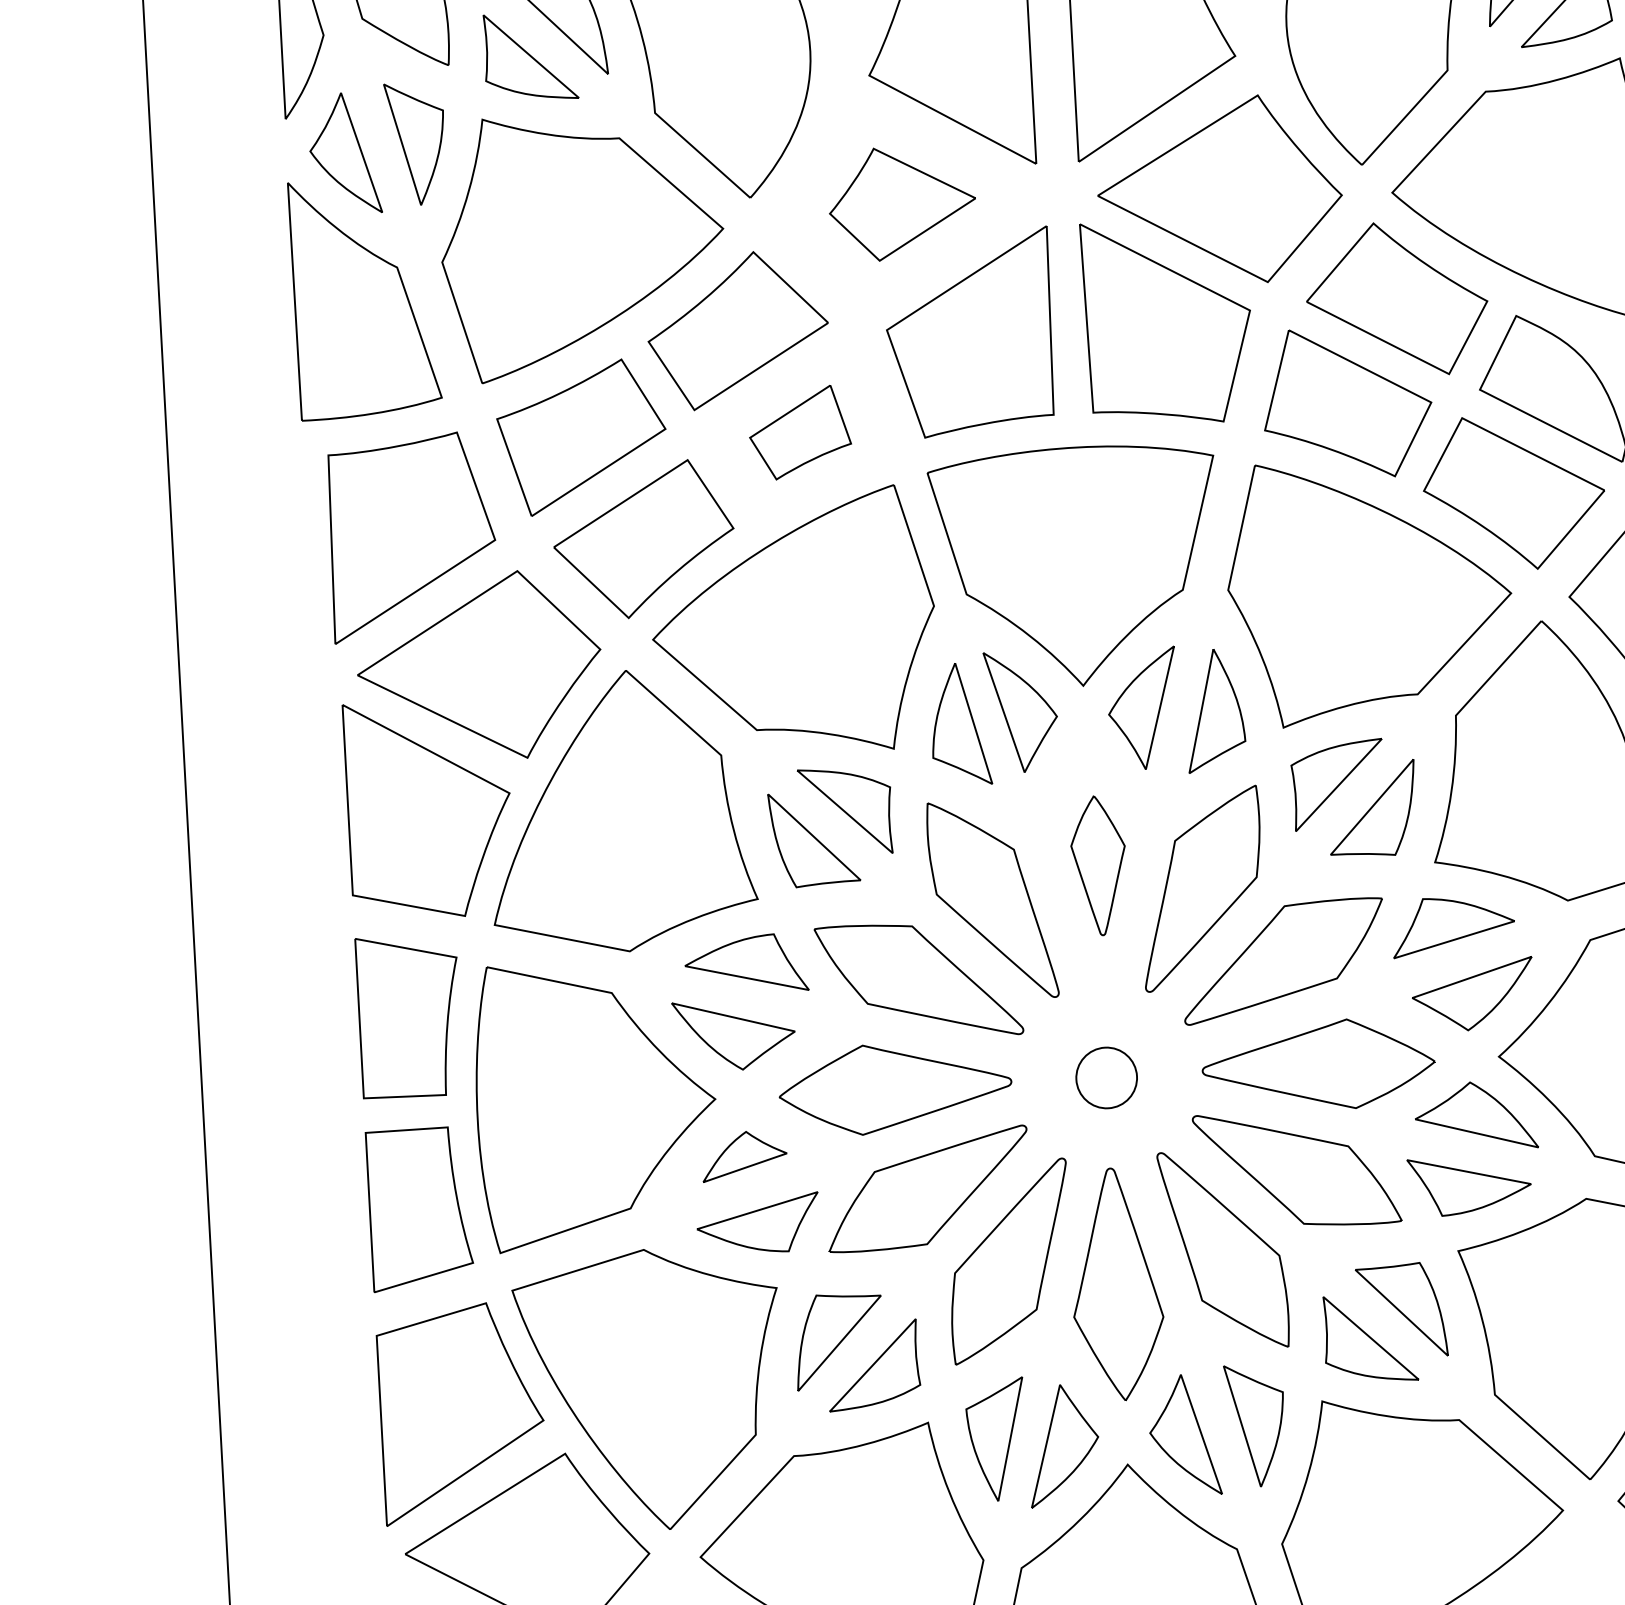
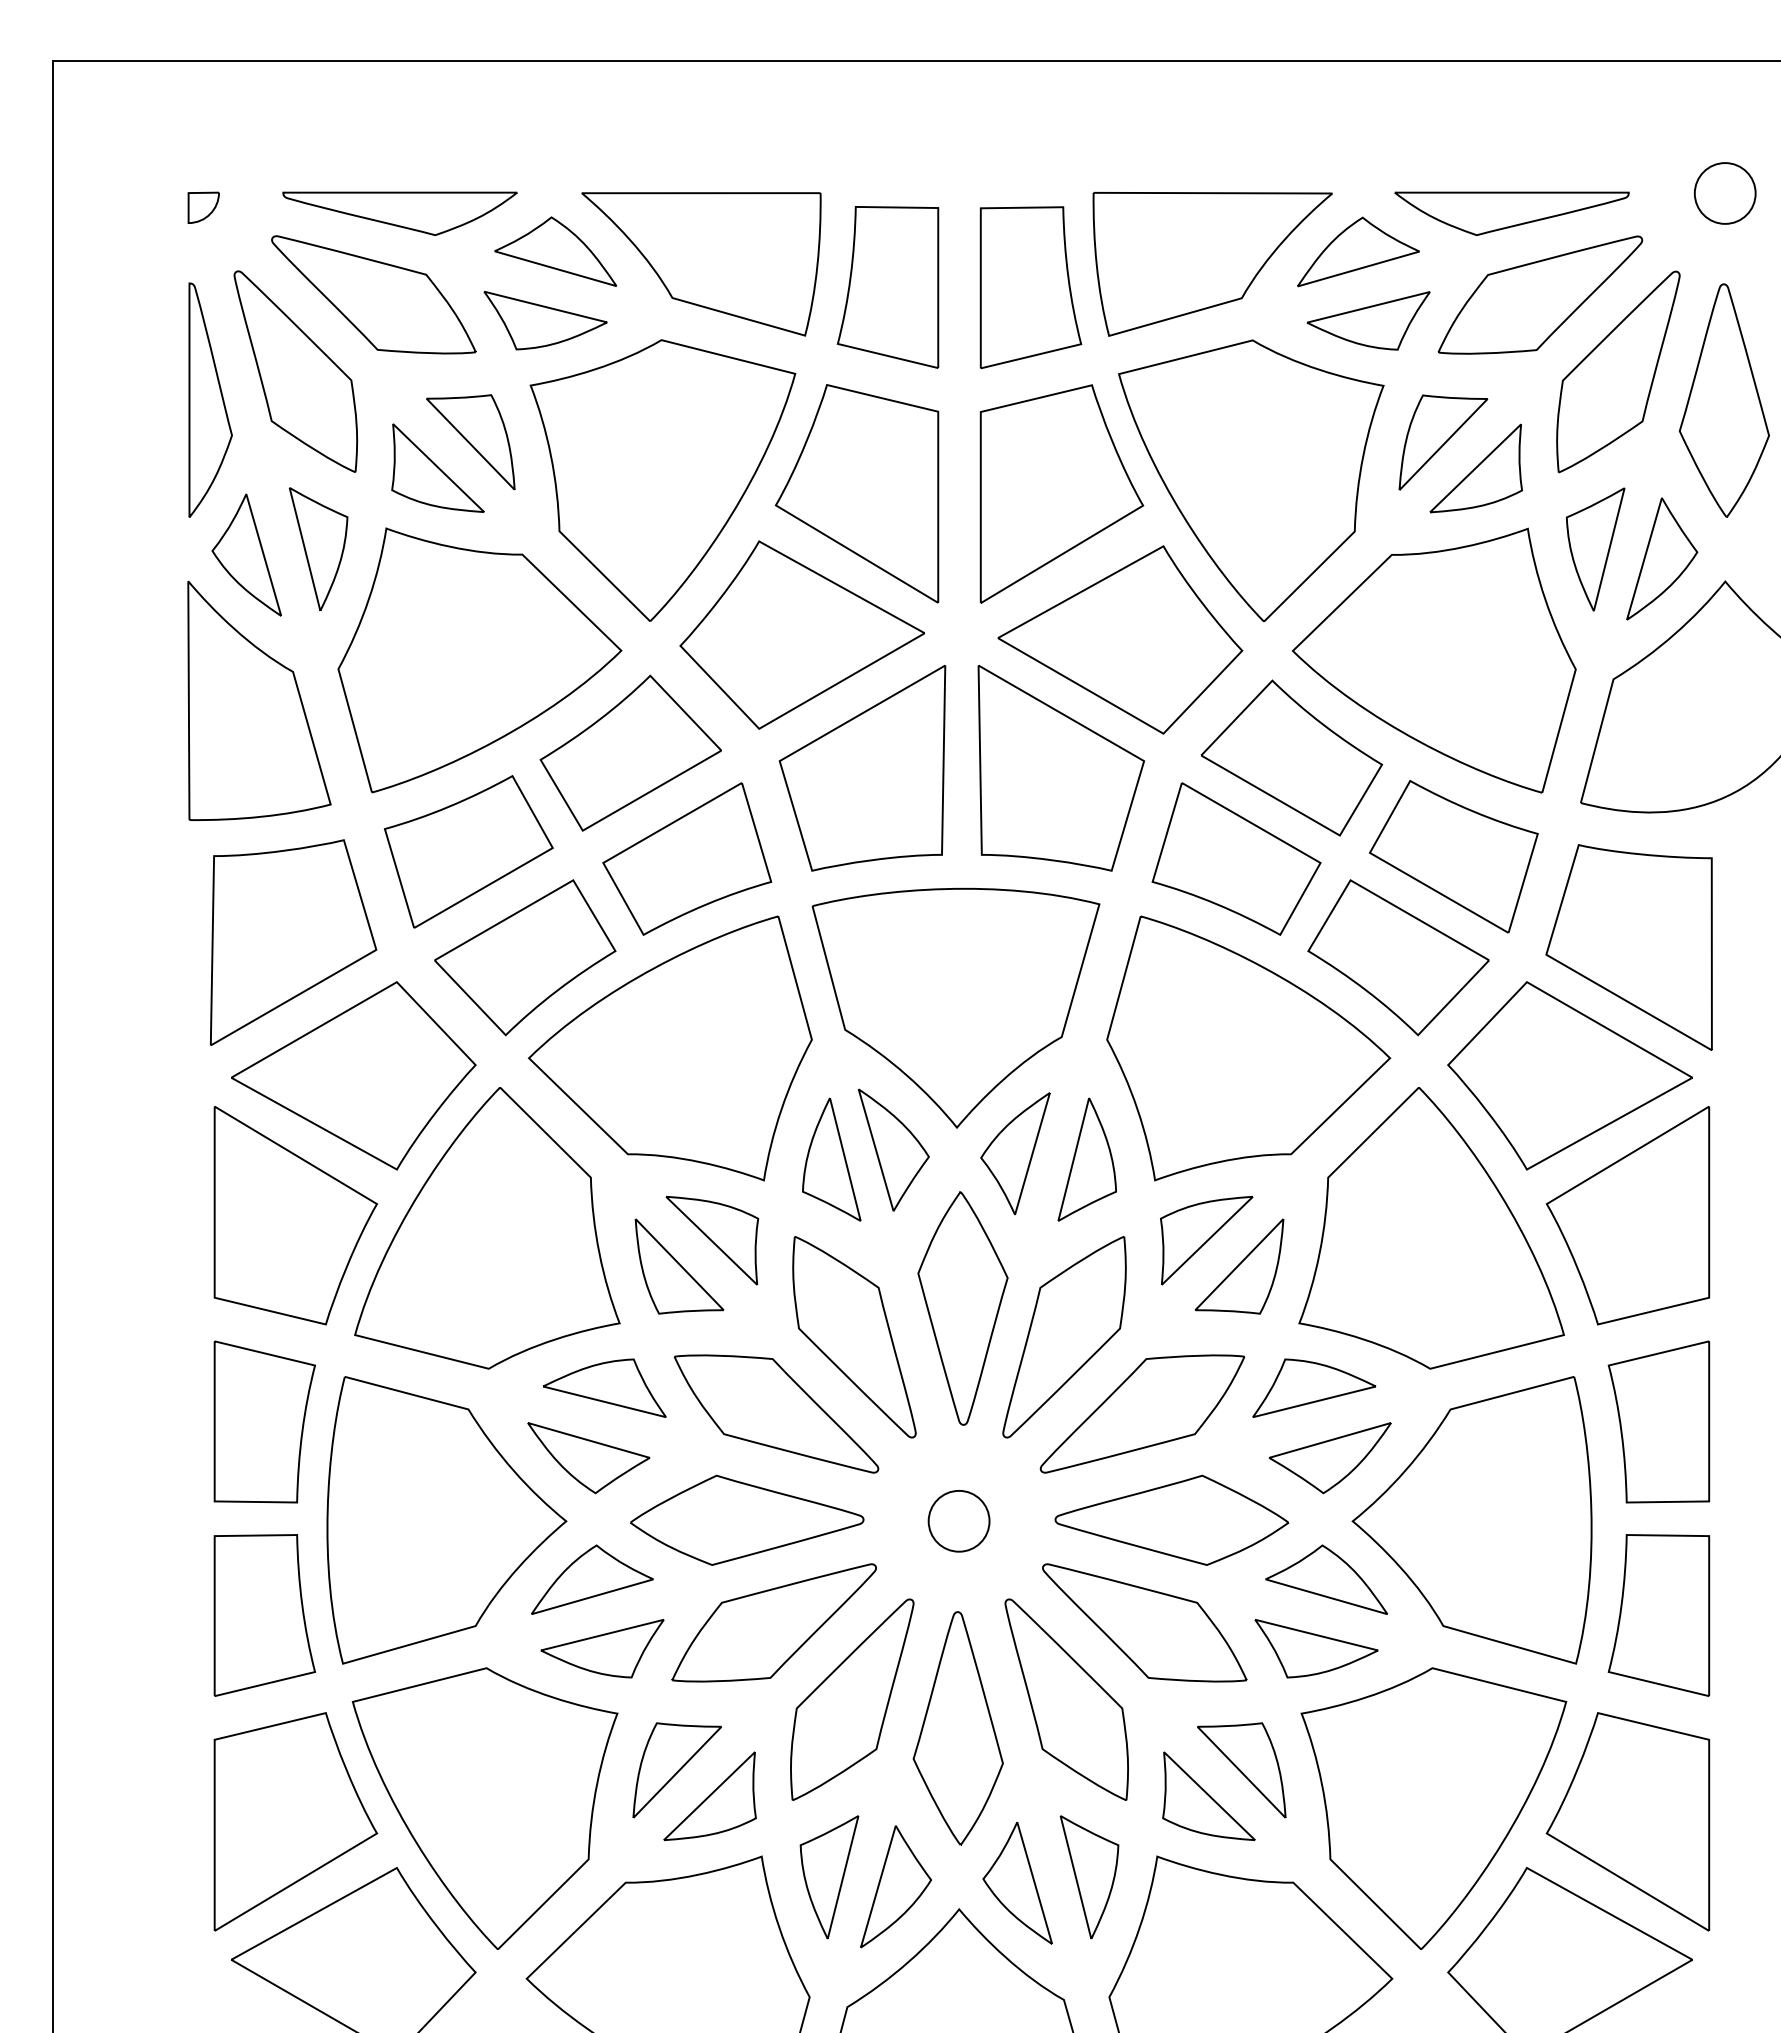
part: (901, 202) -> (801, 634), size x1.67
part: (800, 432) -> (687, 858), size x1.67
part: (1098, 865) -> (962, 1308), size x1.67
part: (744, 1155) -> (592, 1579), size x1.43

